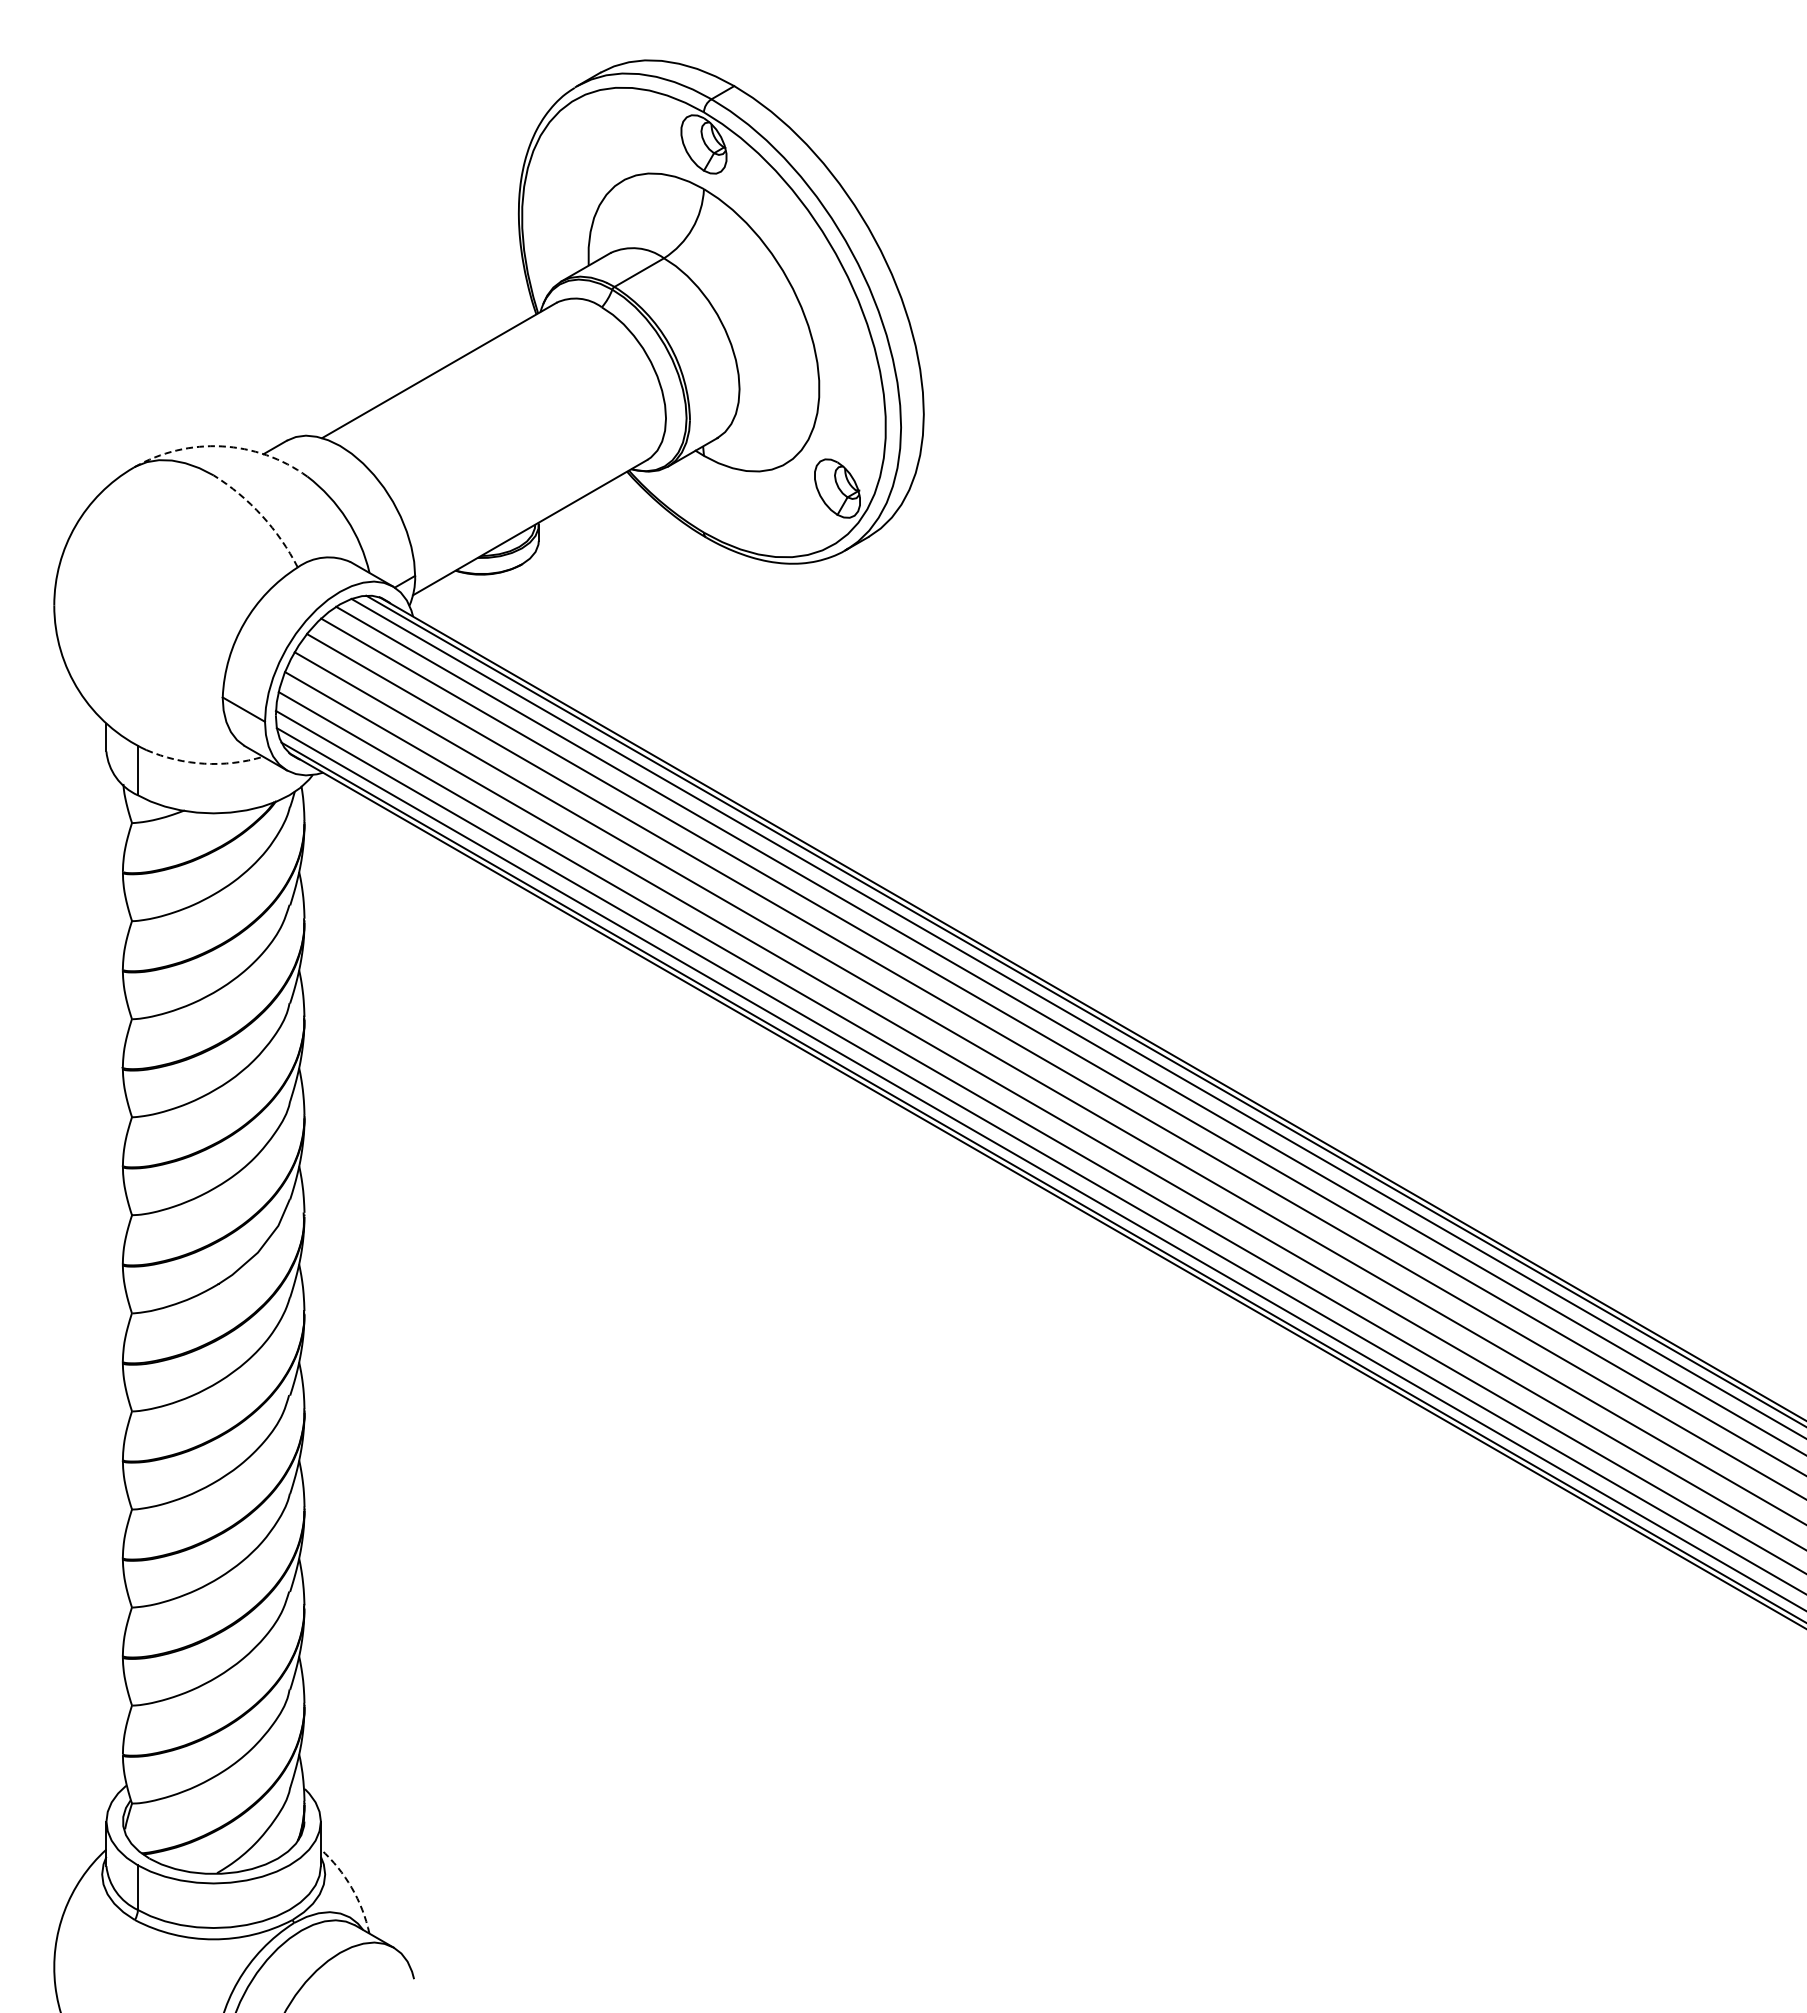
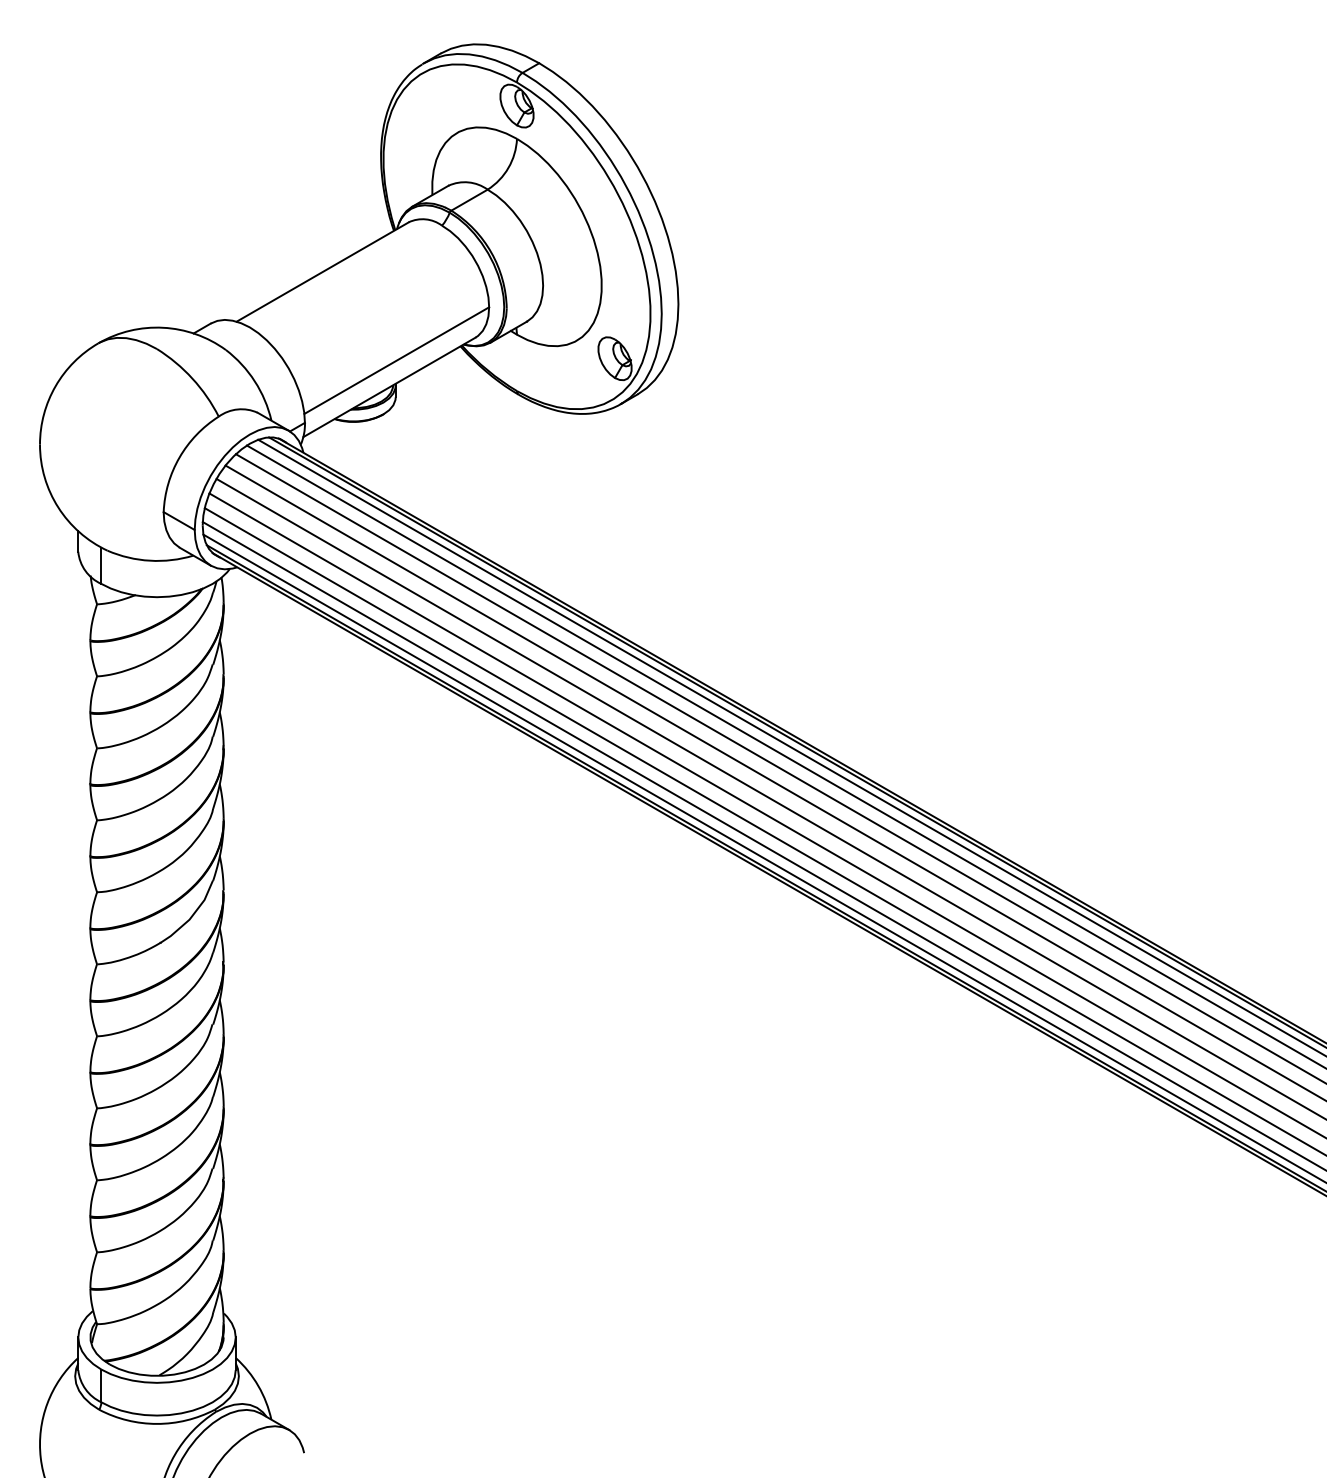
arc: (222, 446) -> (163, 327), dashed -> solid
line: (540, 490) -> (396, 360), added
arc: (261, 515) -> (192, 378), dashed -> solid
arc: (204, 763) -> (150, 560), dashed -> solid
arc: (351, 1887) -> (258, 1385), dashed -> solid

